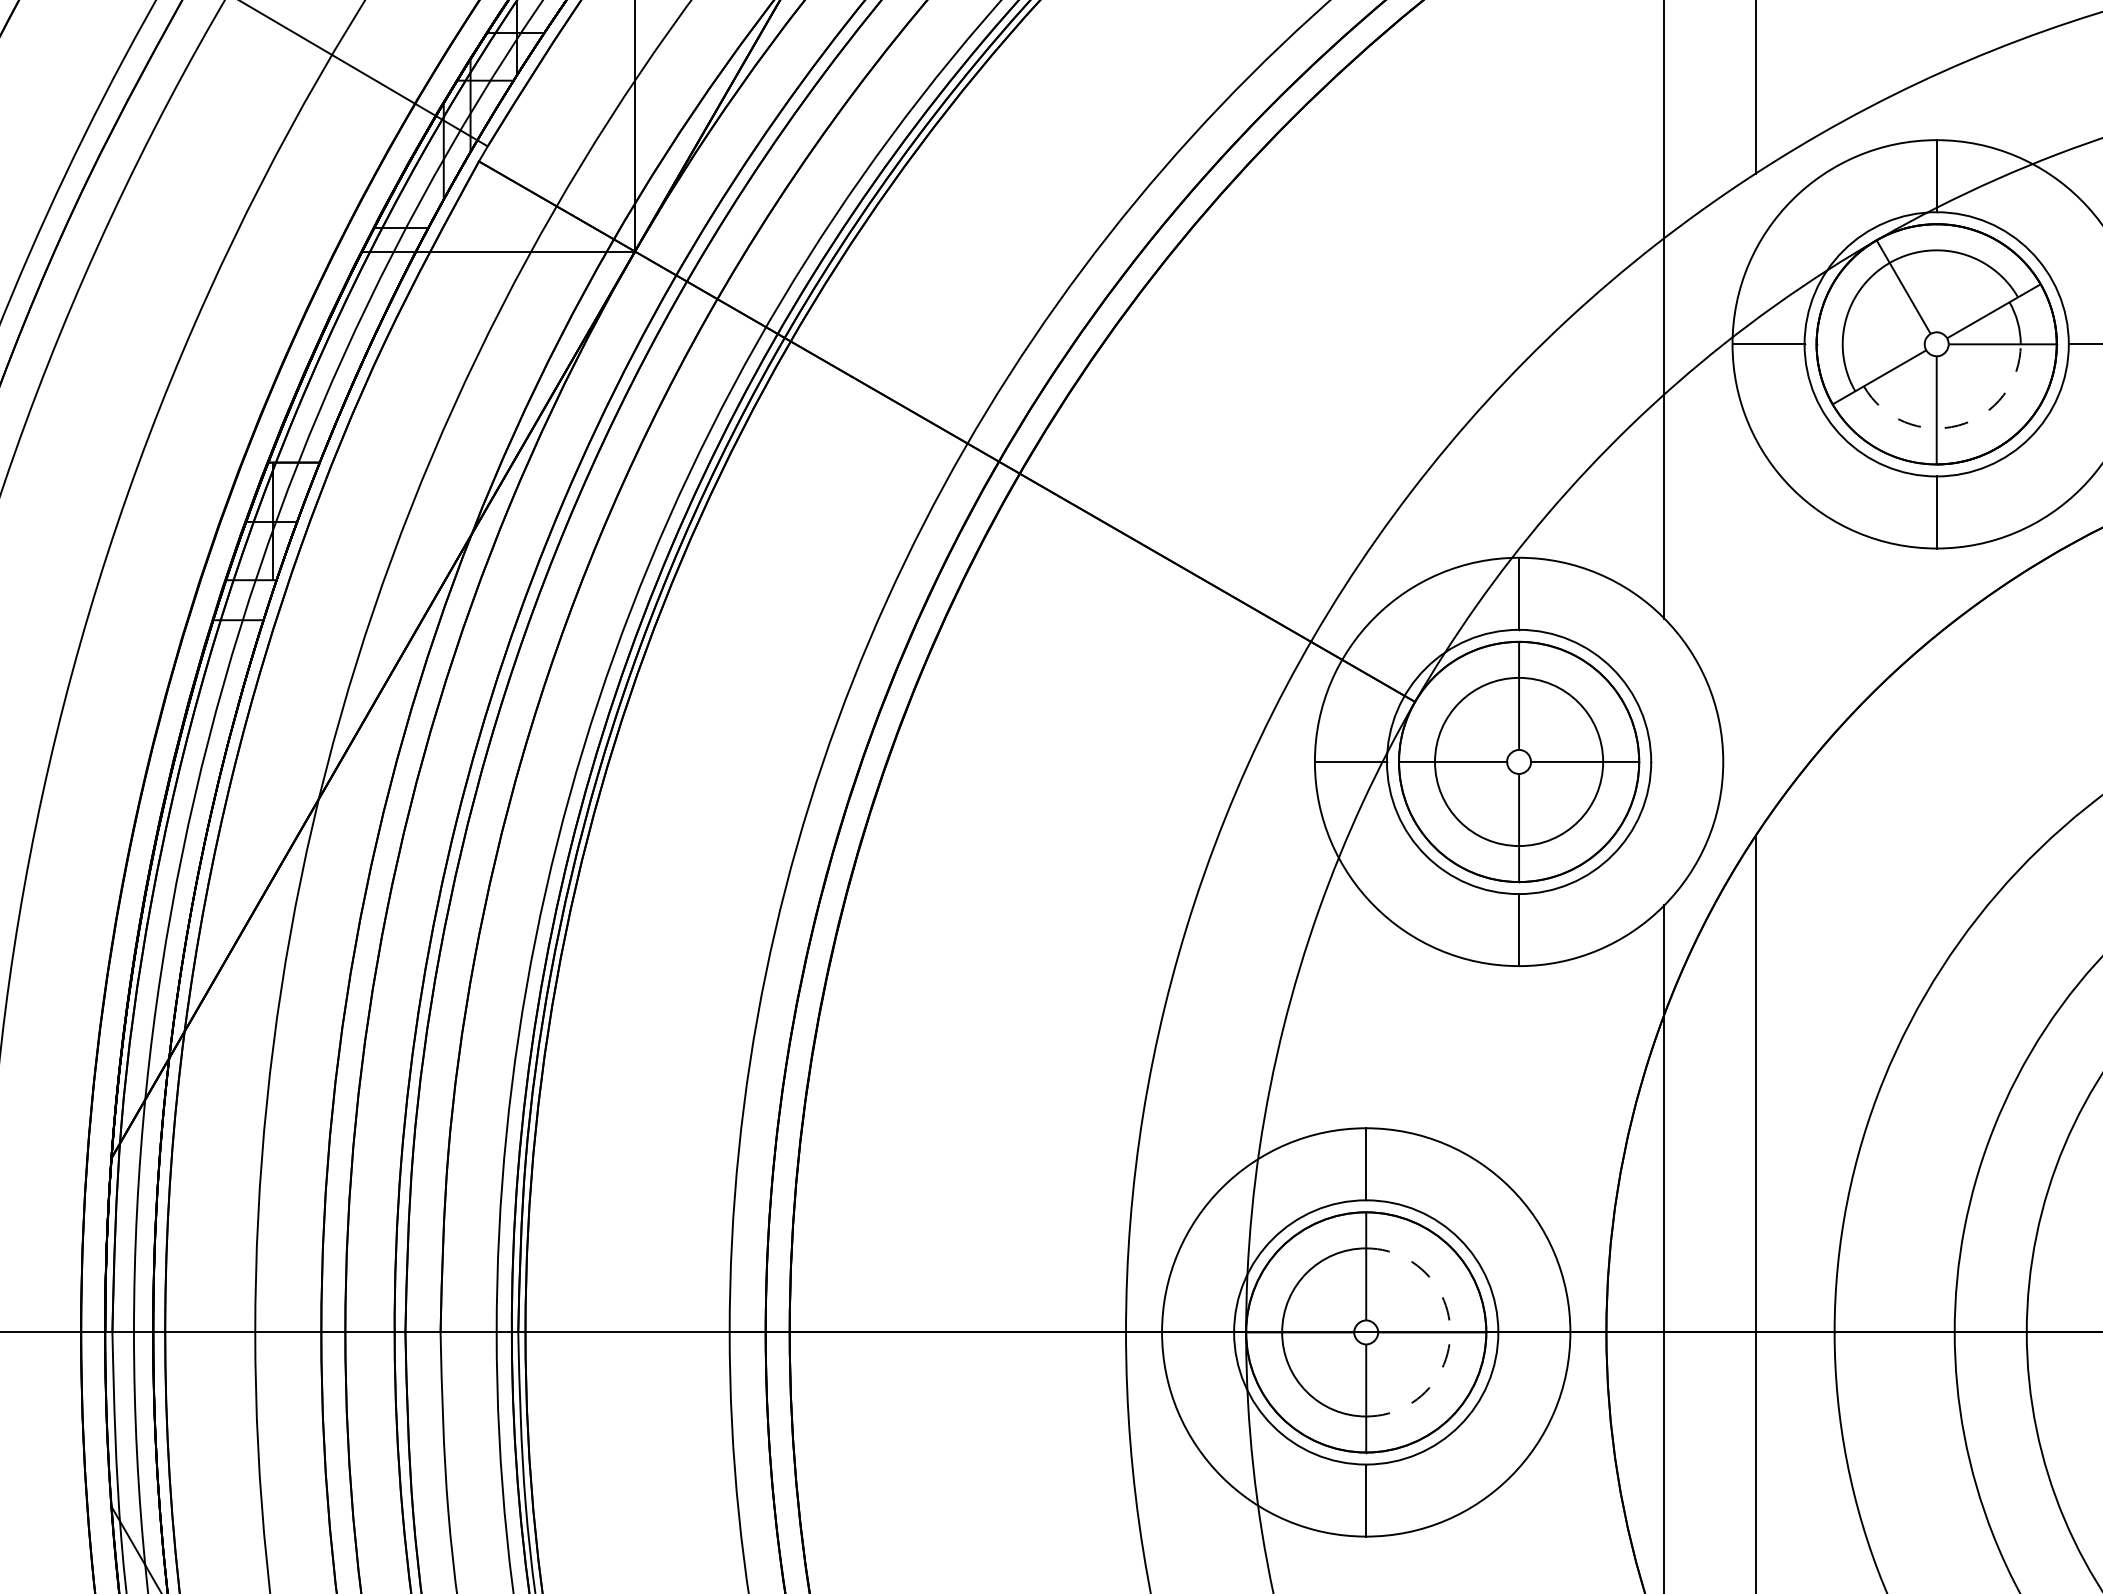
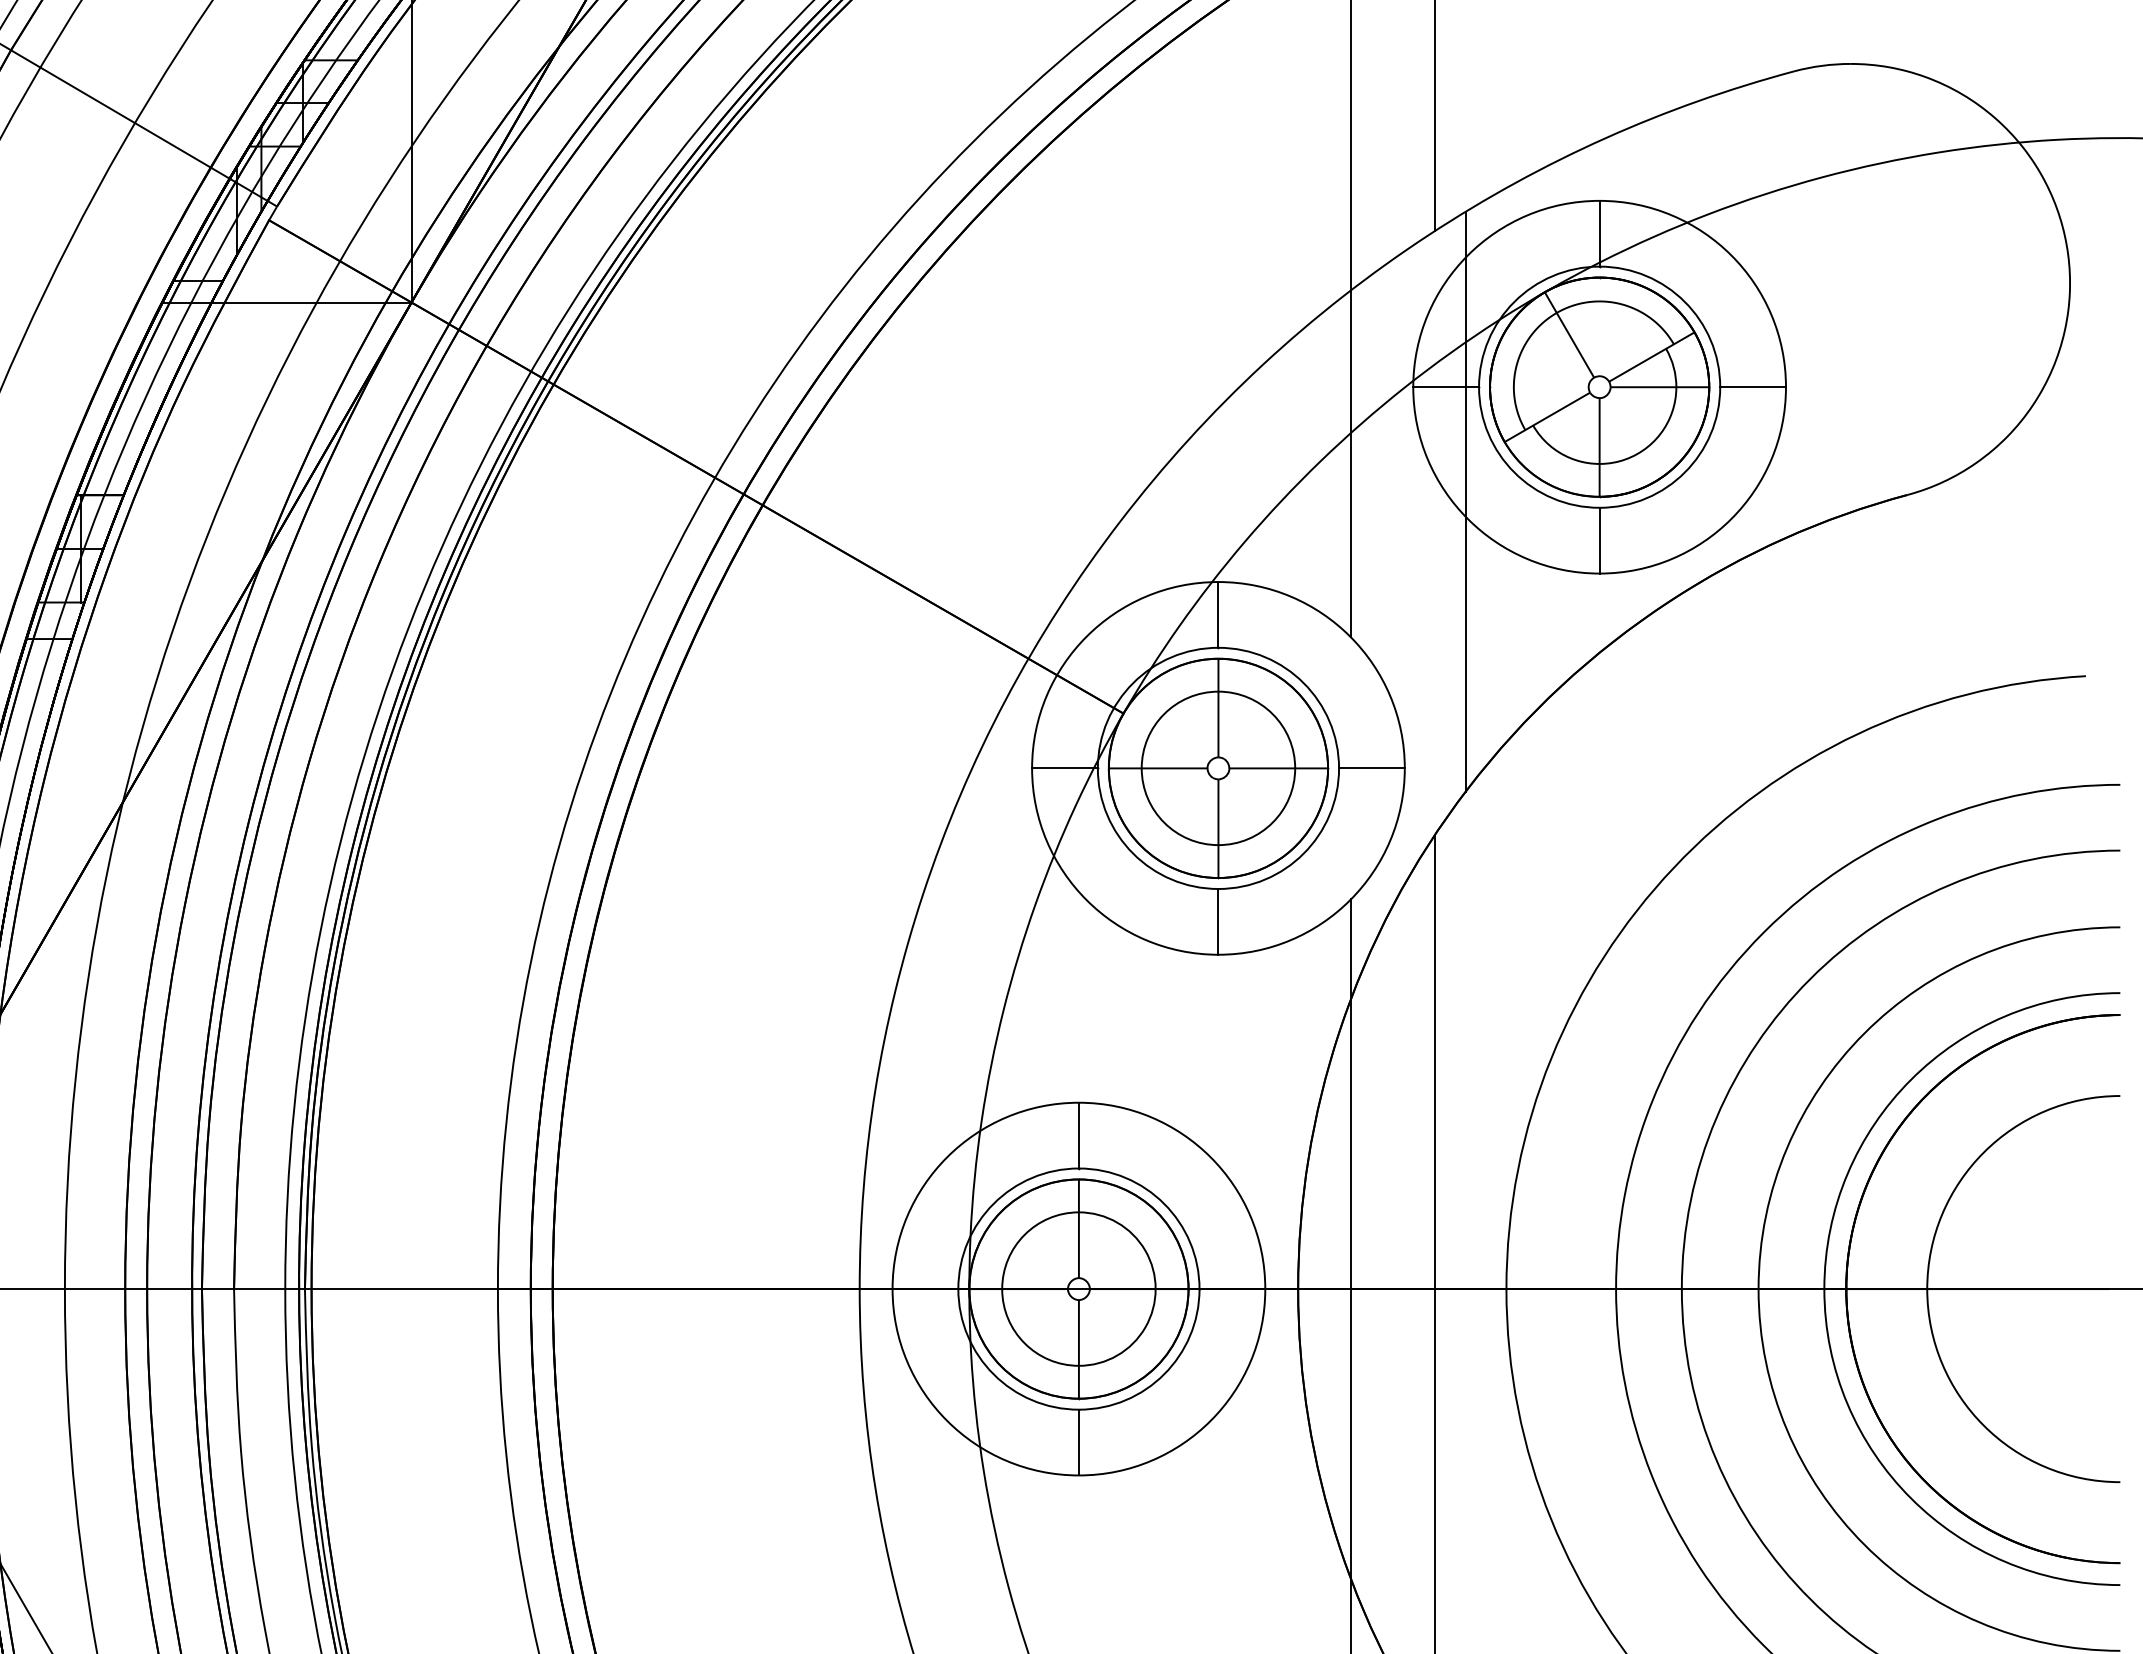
arc: (1958, 425) -> (1619, 461), dashed -> solid
line: (1789, 469) -> (1465, 501), added
line: (1686, 762) -> (1371, 768), added
arc: (1450, 1332) -> (1155, 1289), dashed -> solid

